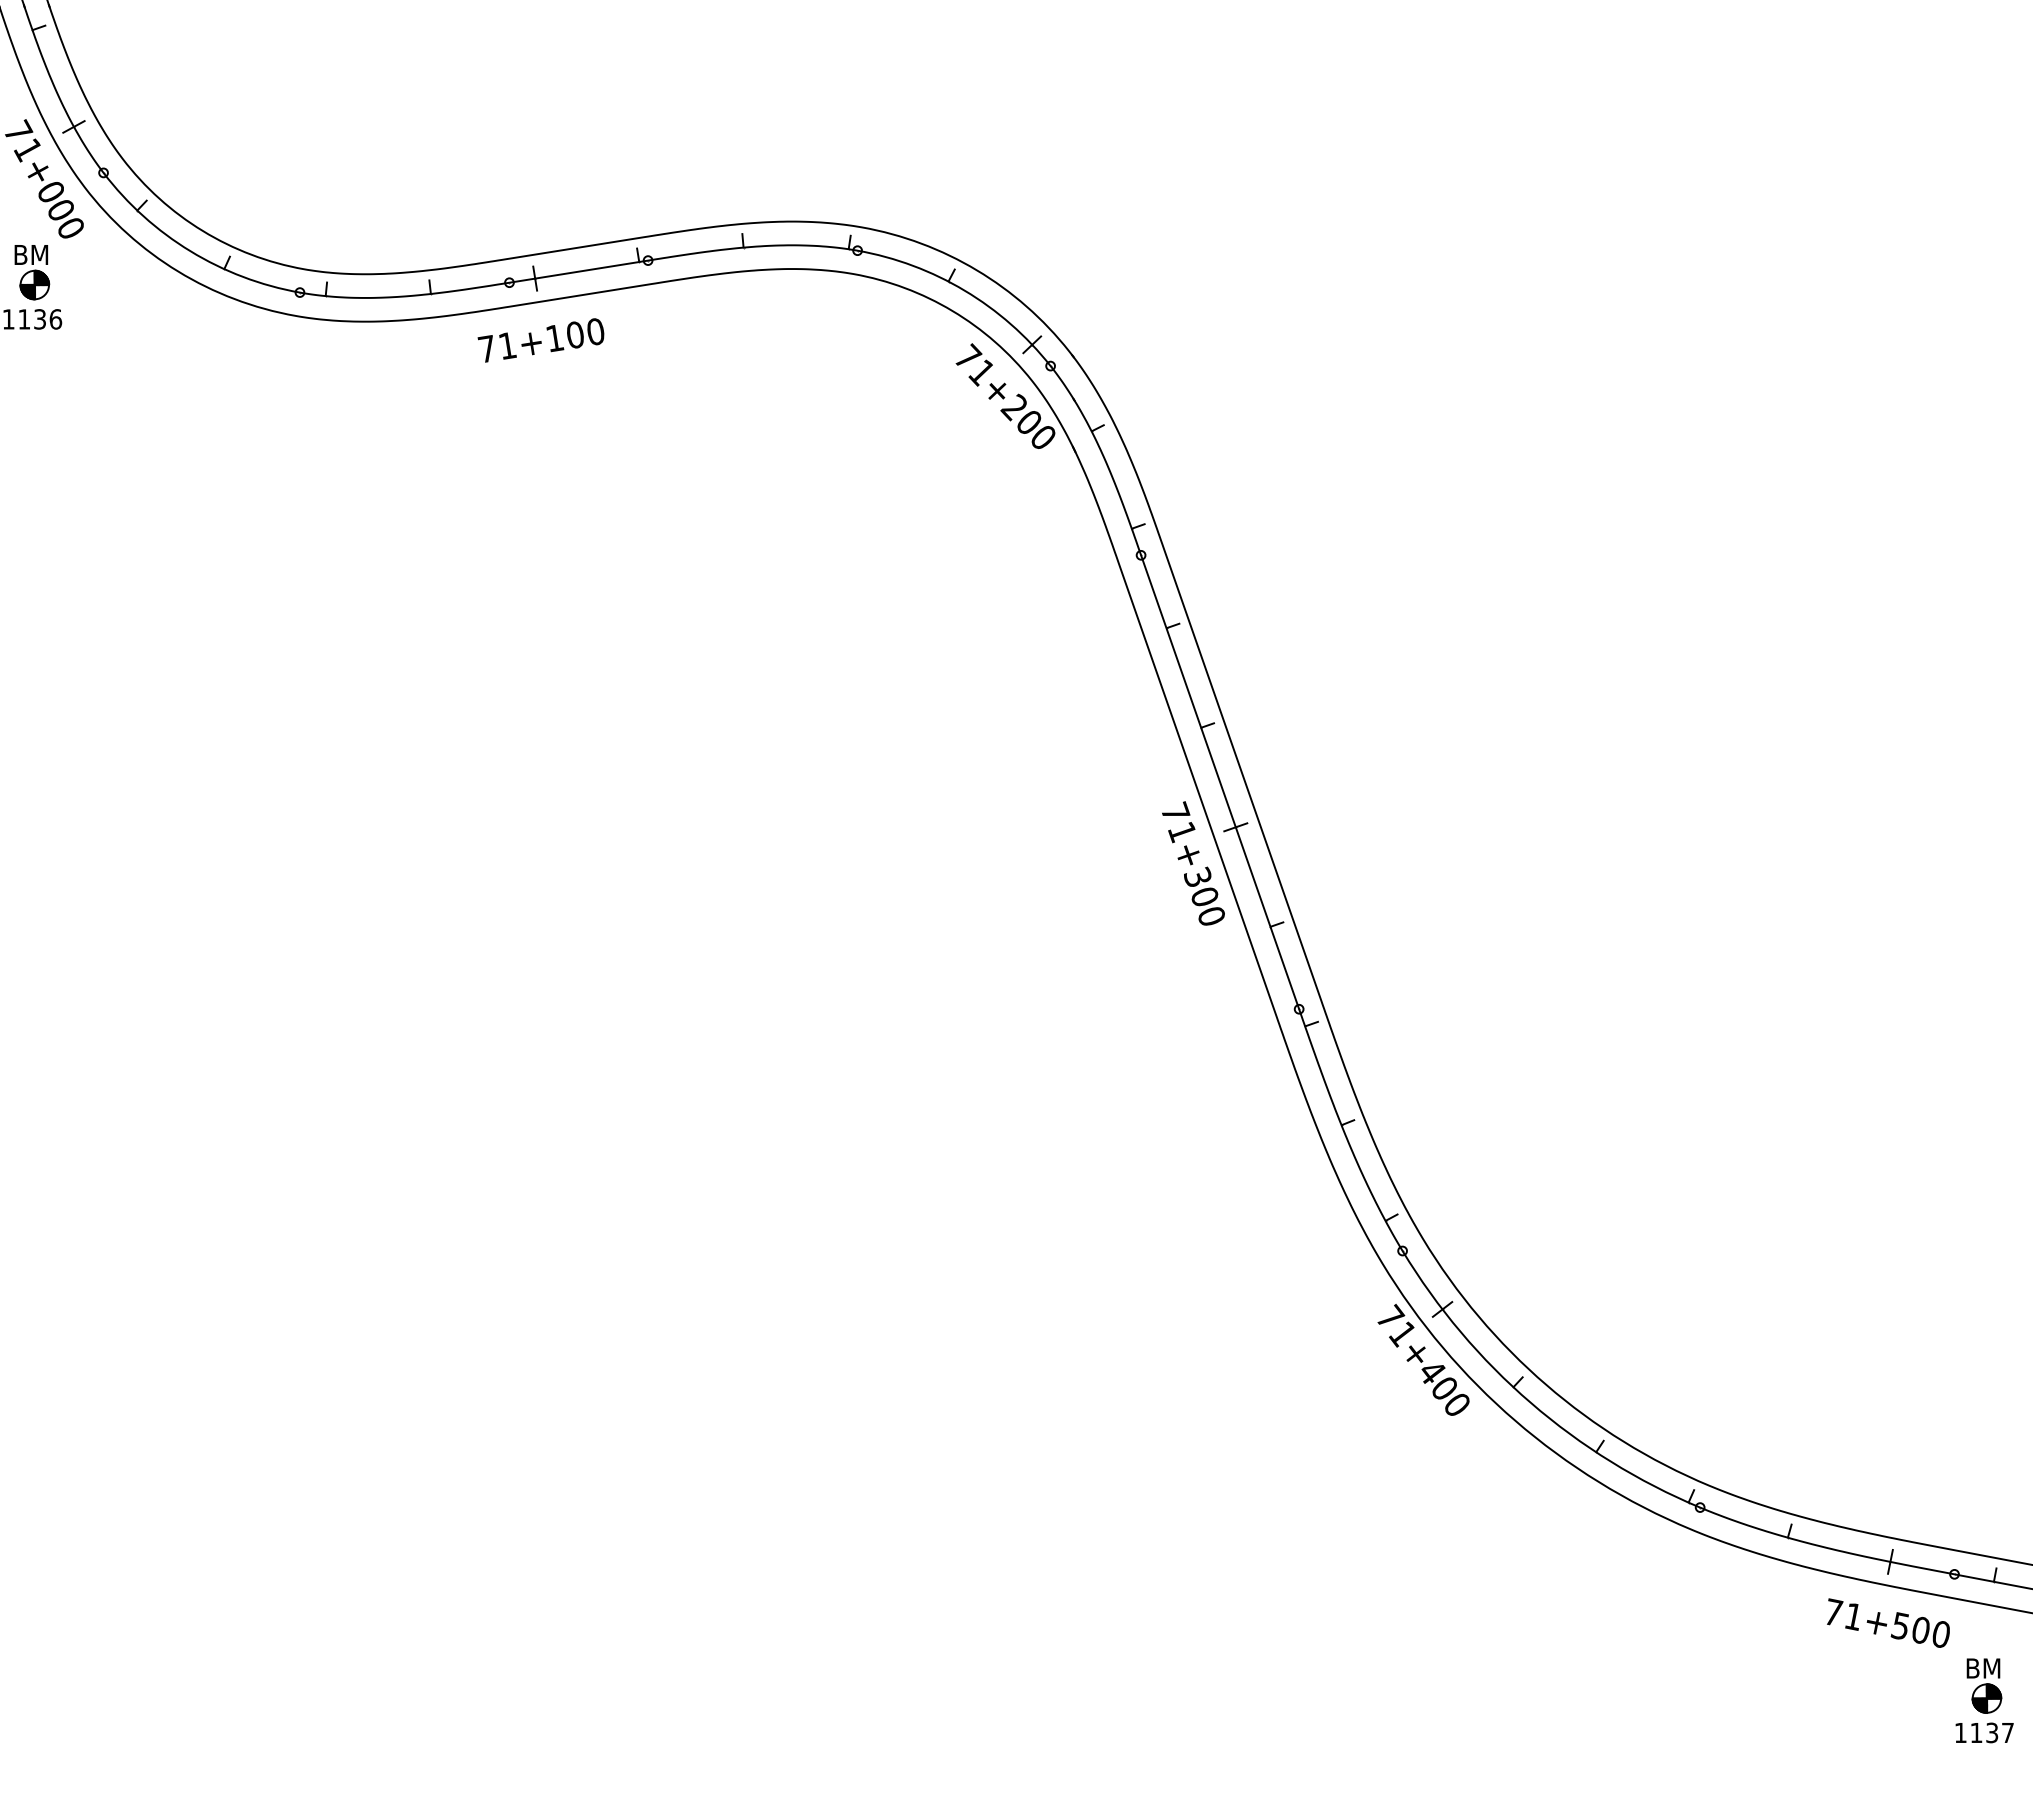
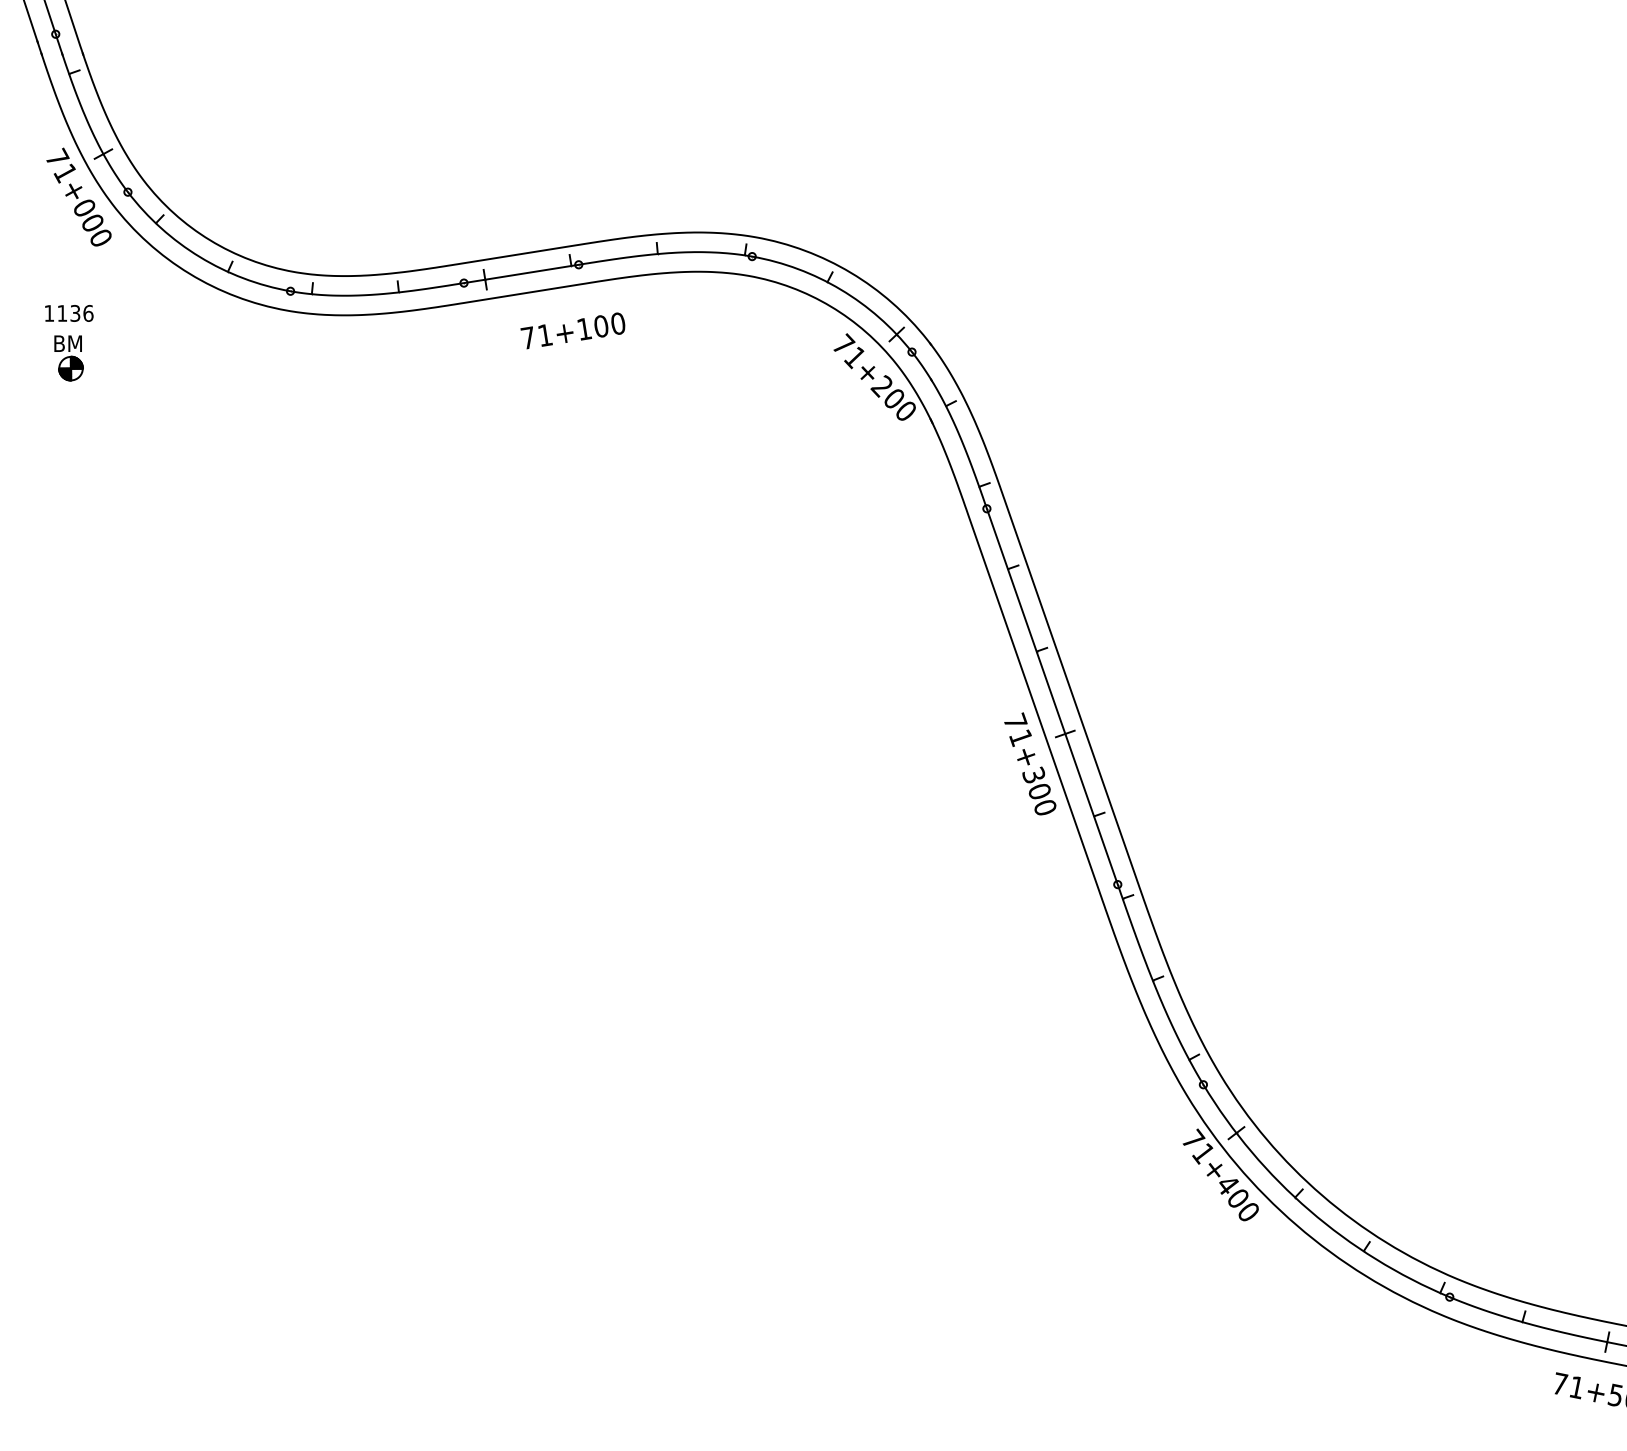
part: (32, 272) -> (69, 358), moved
text: (540, 340) -> (572, 330), moved

